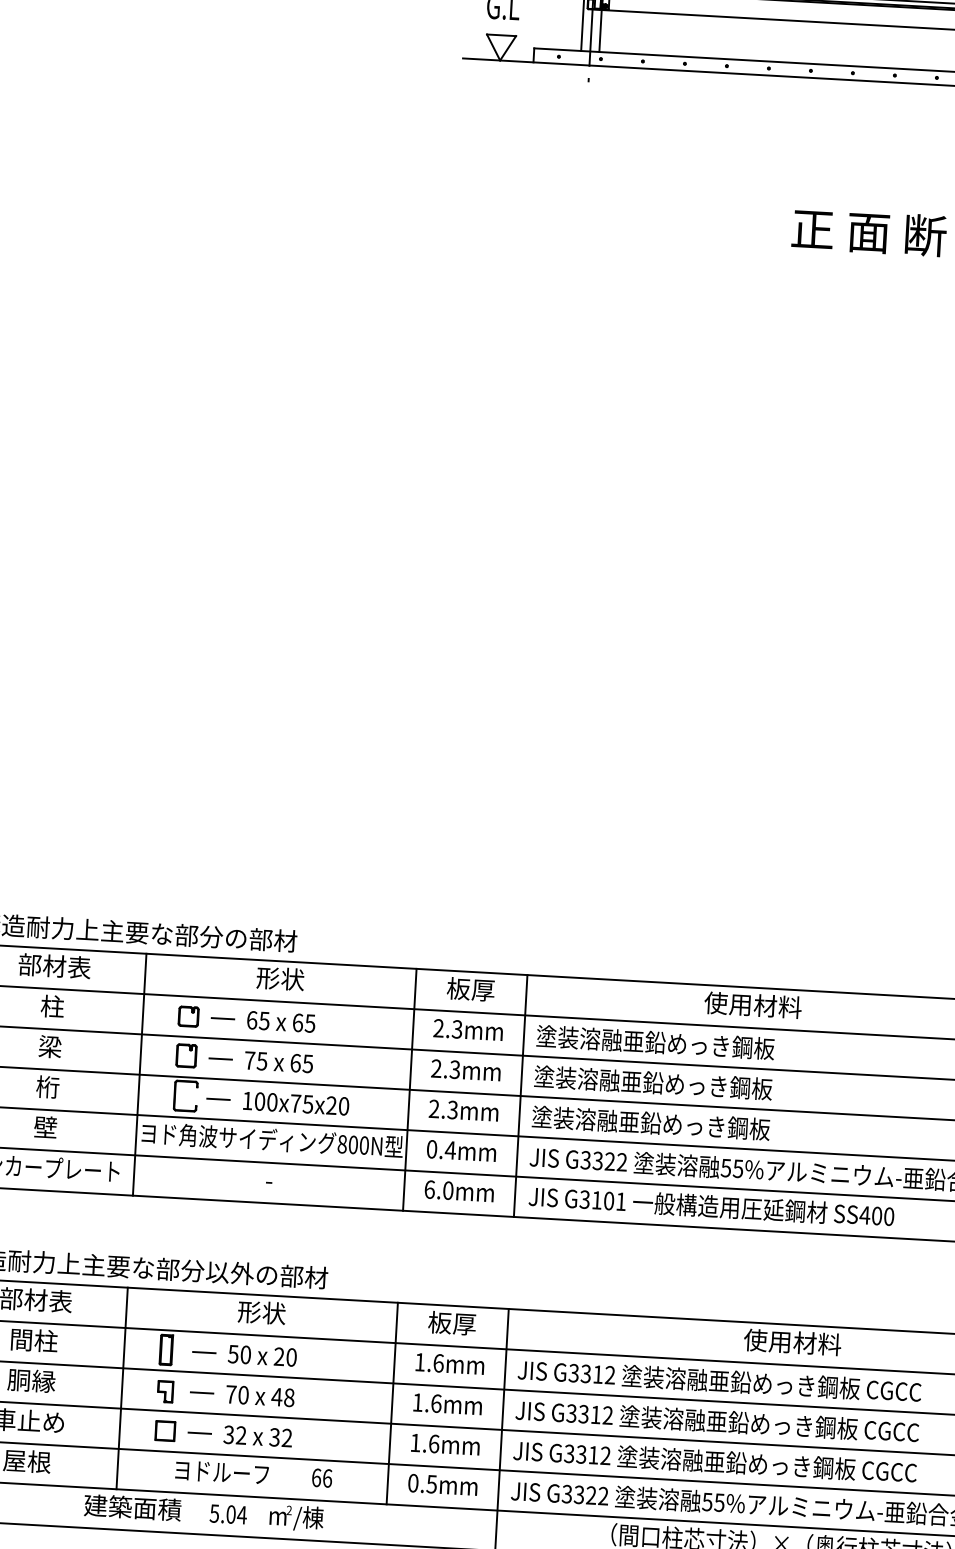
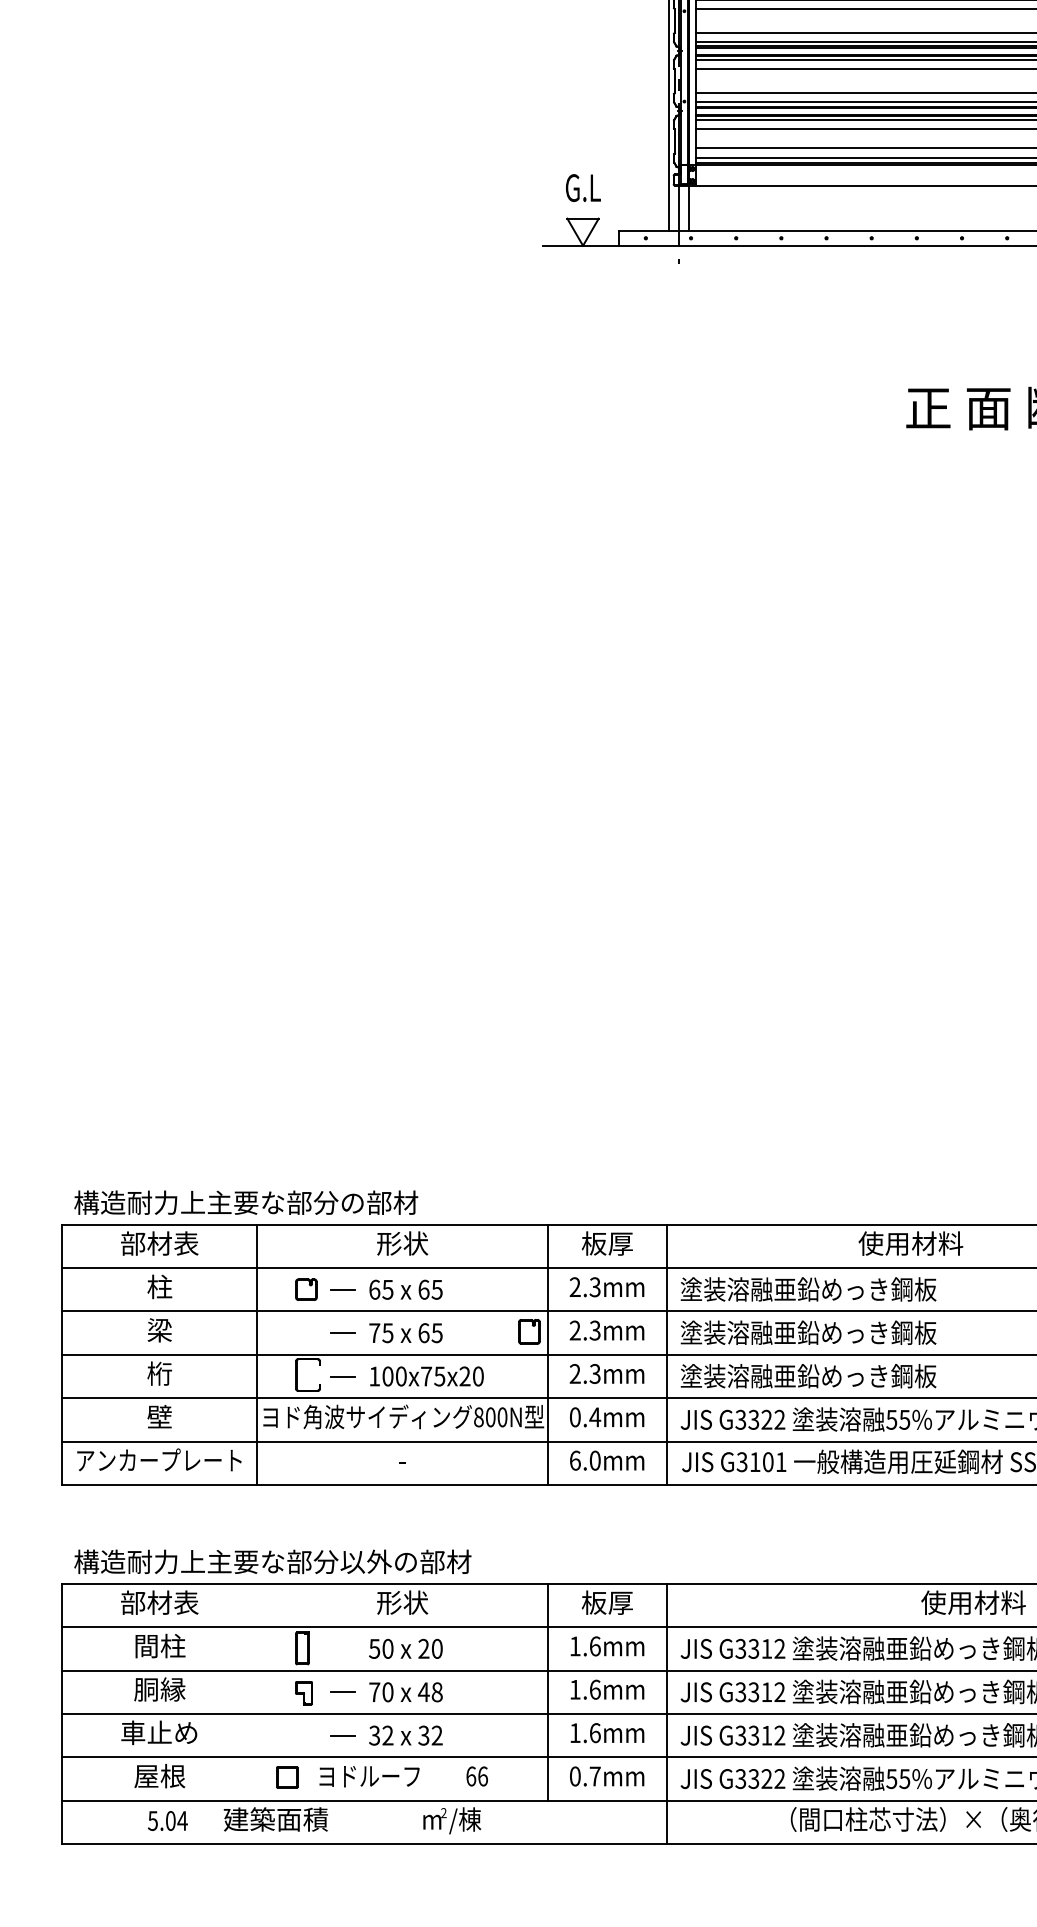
part: (186, 1055) -> (529, 1331), moved
line: (204, 1352) -> (343, 1648), removed
line: (122, 1387) -> (257, 1691), removed
part: (165, 1431) -> (287, 1777), moved
text: (431, 1484) -> (594, 1776), 0.5mm -> 0.7mm
text: (228, 1513) -> (167, 1820), moved

